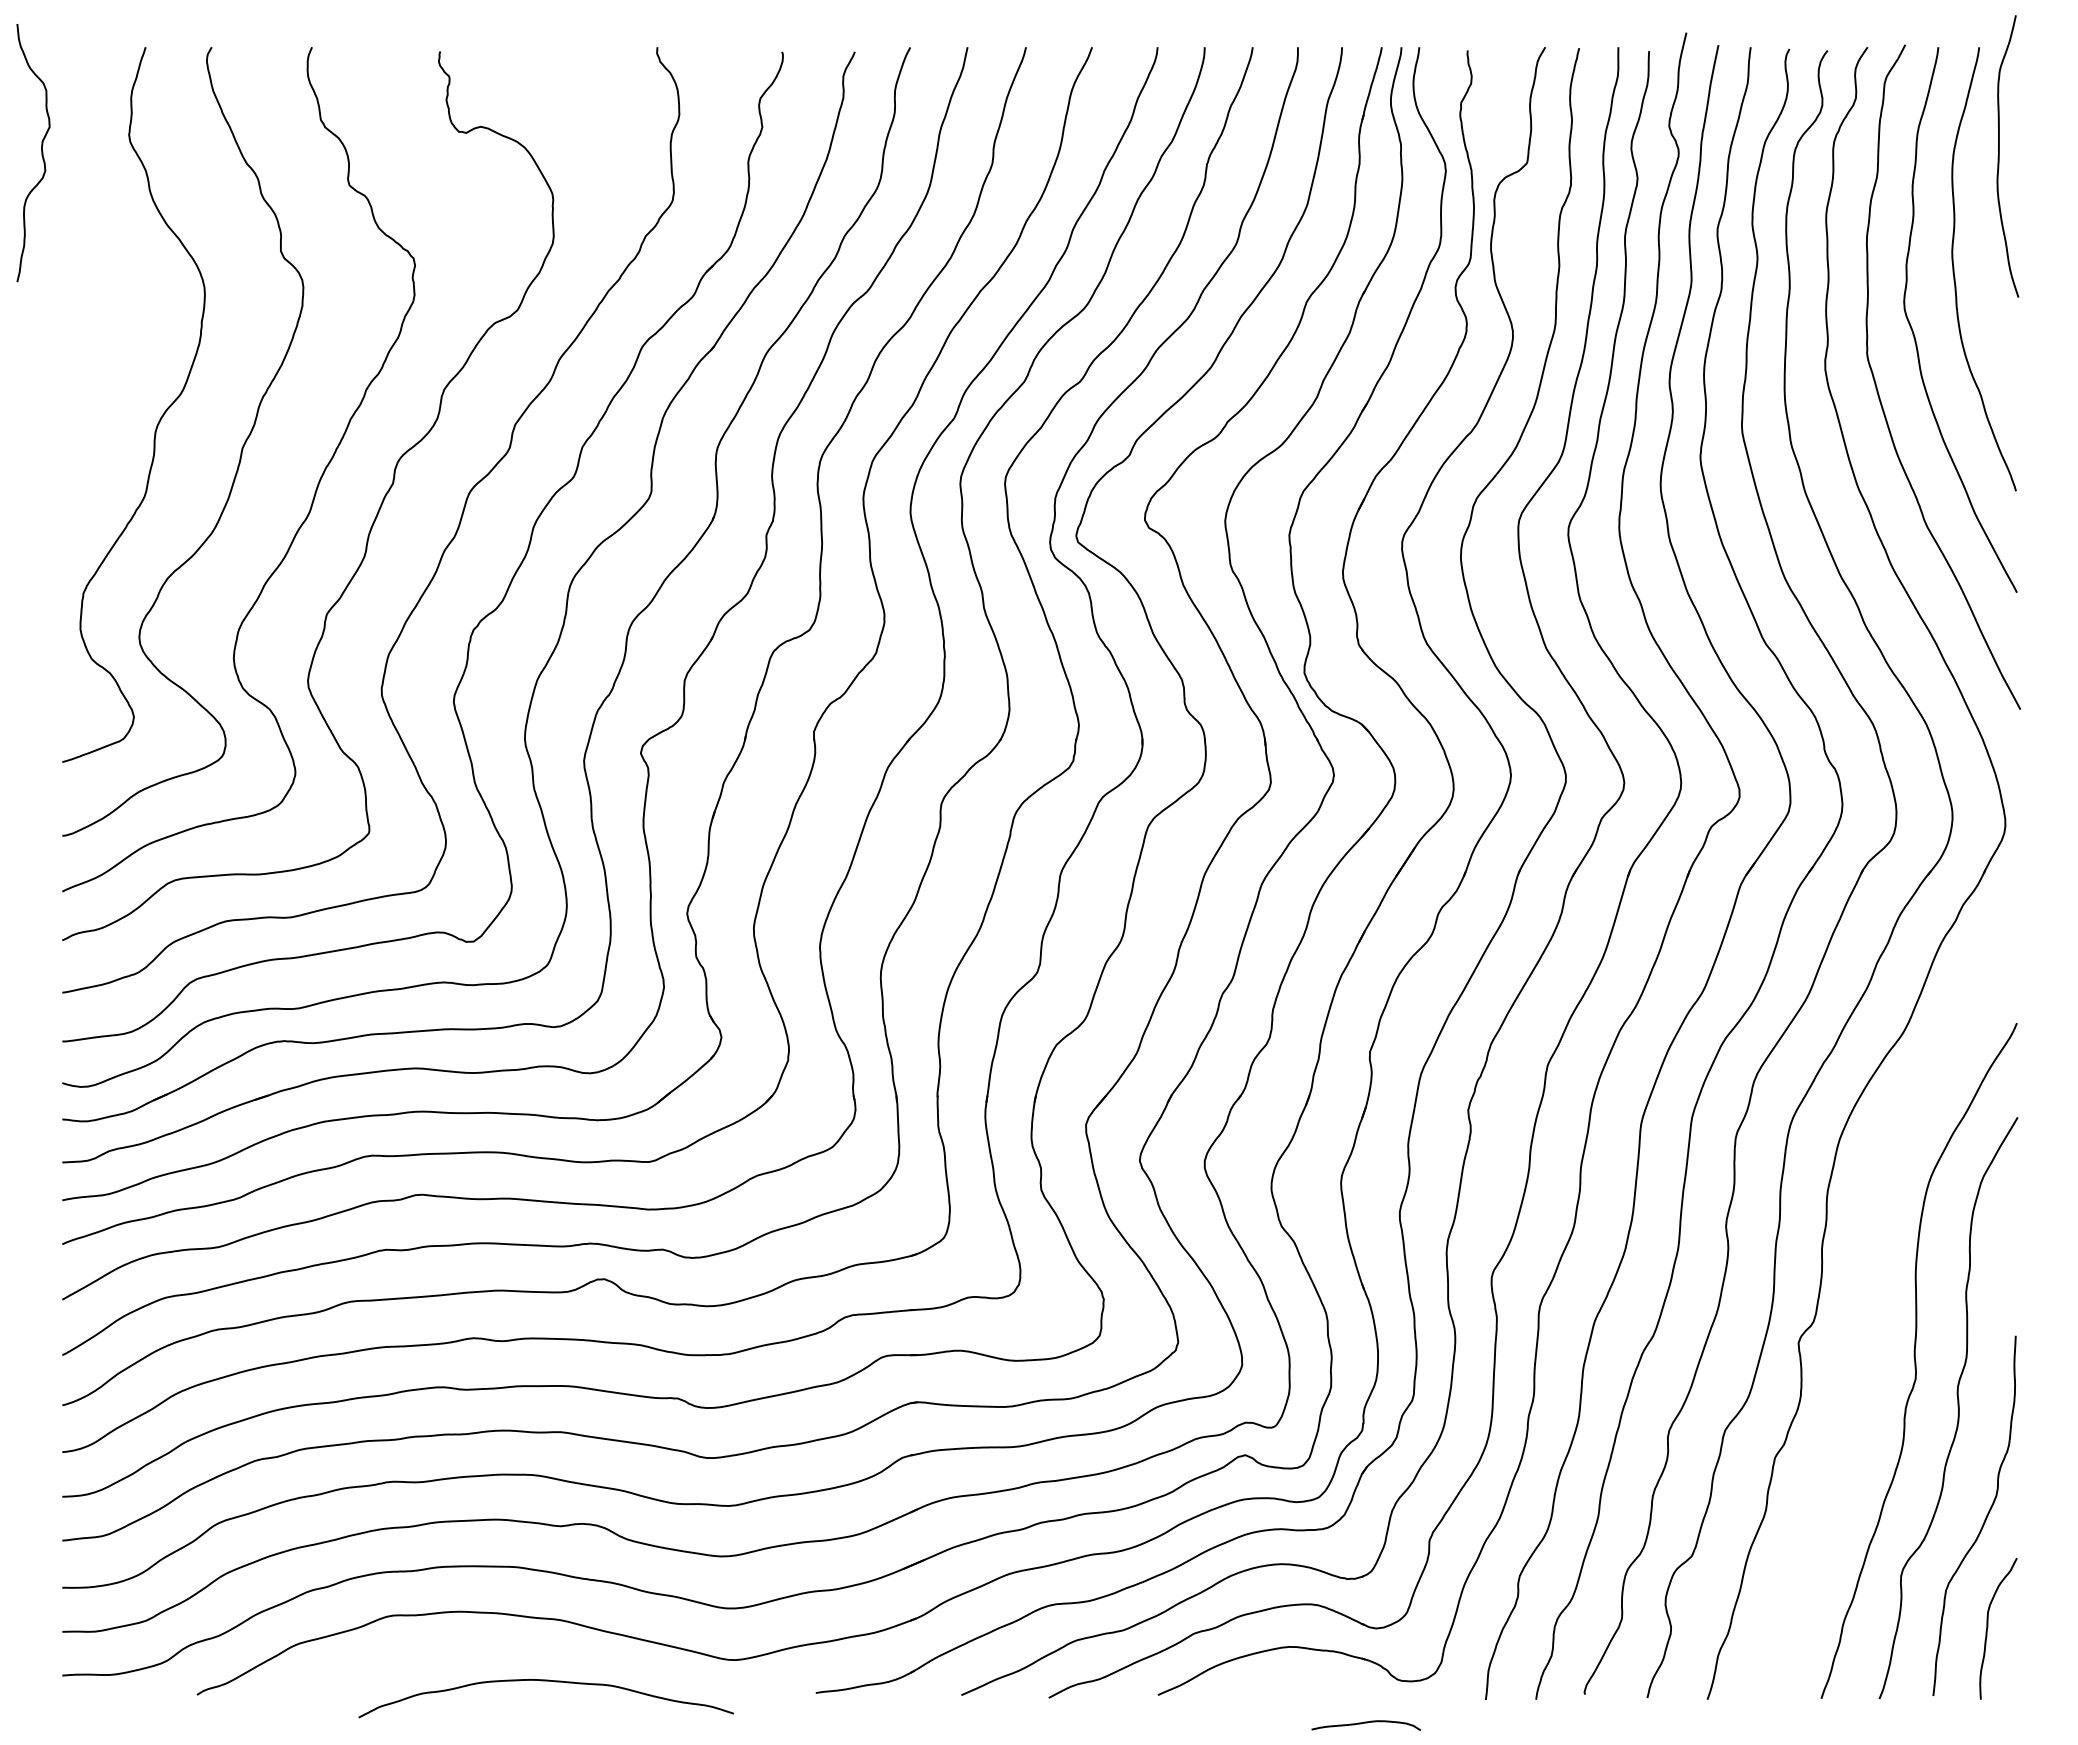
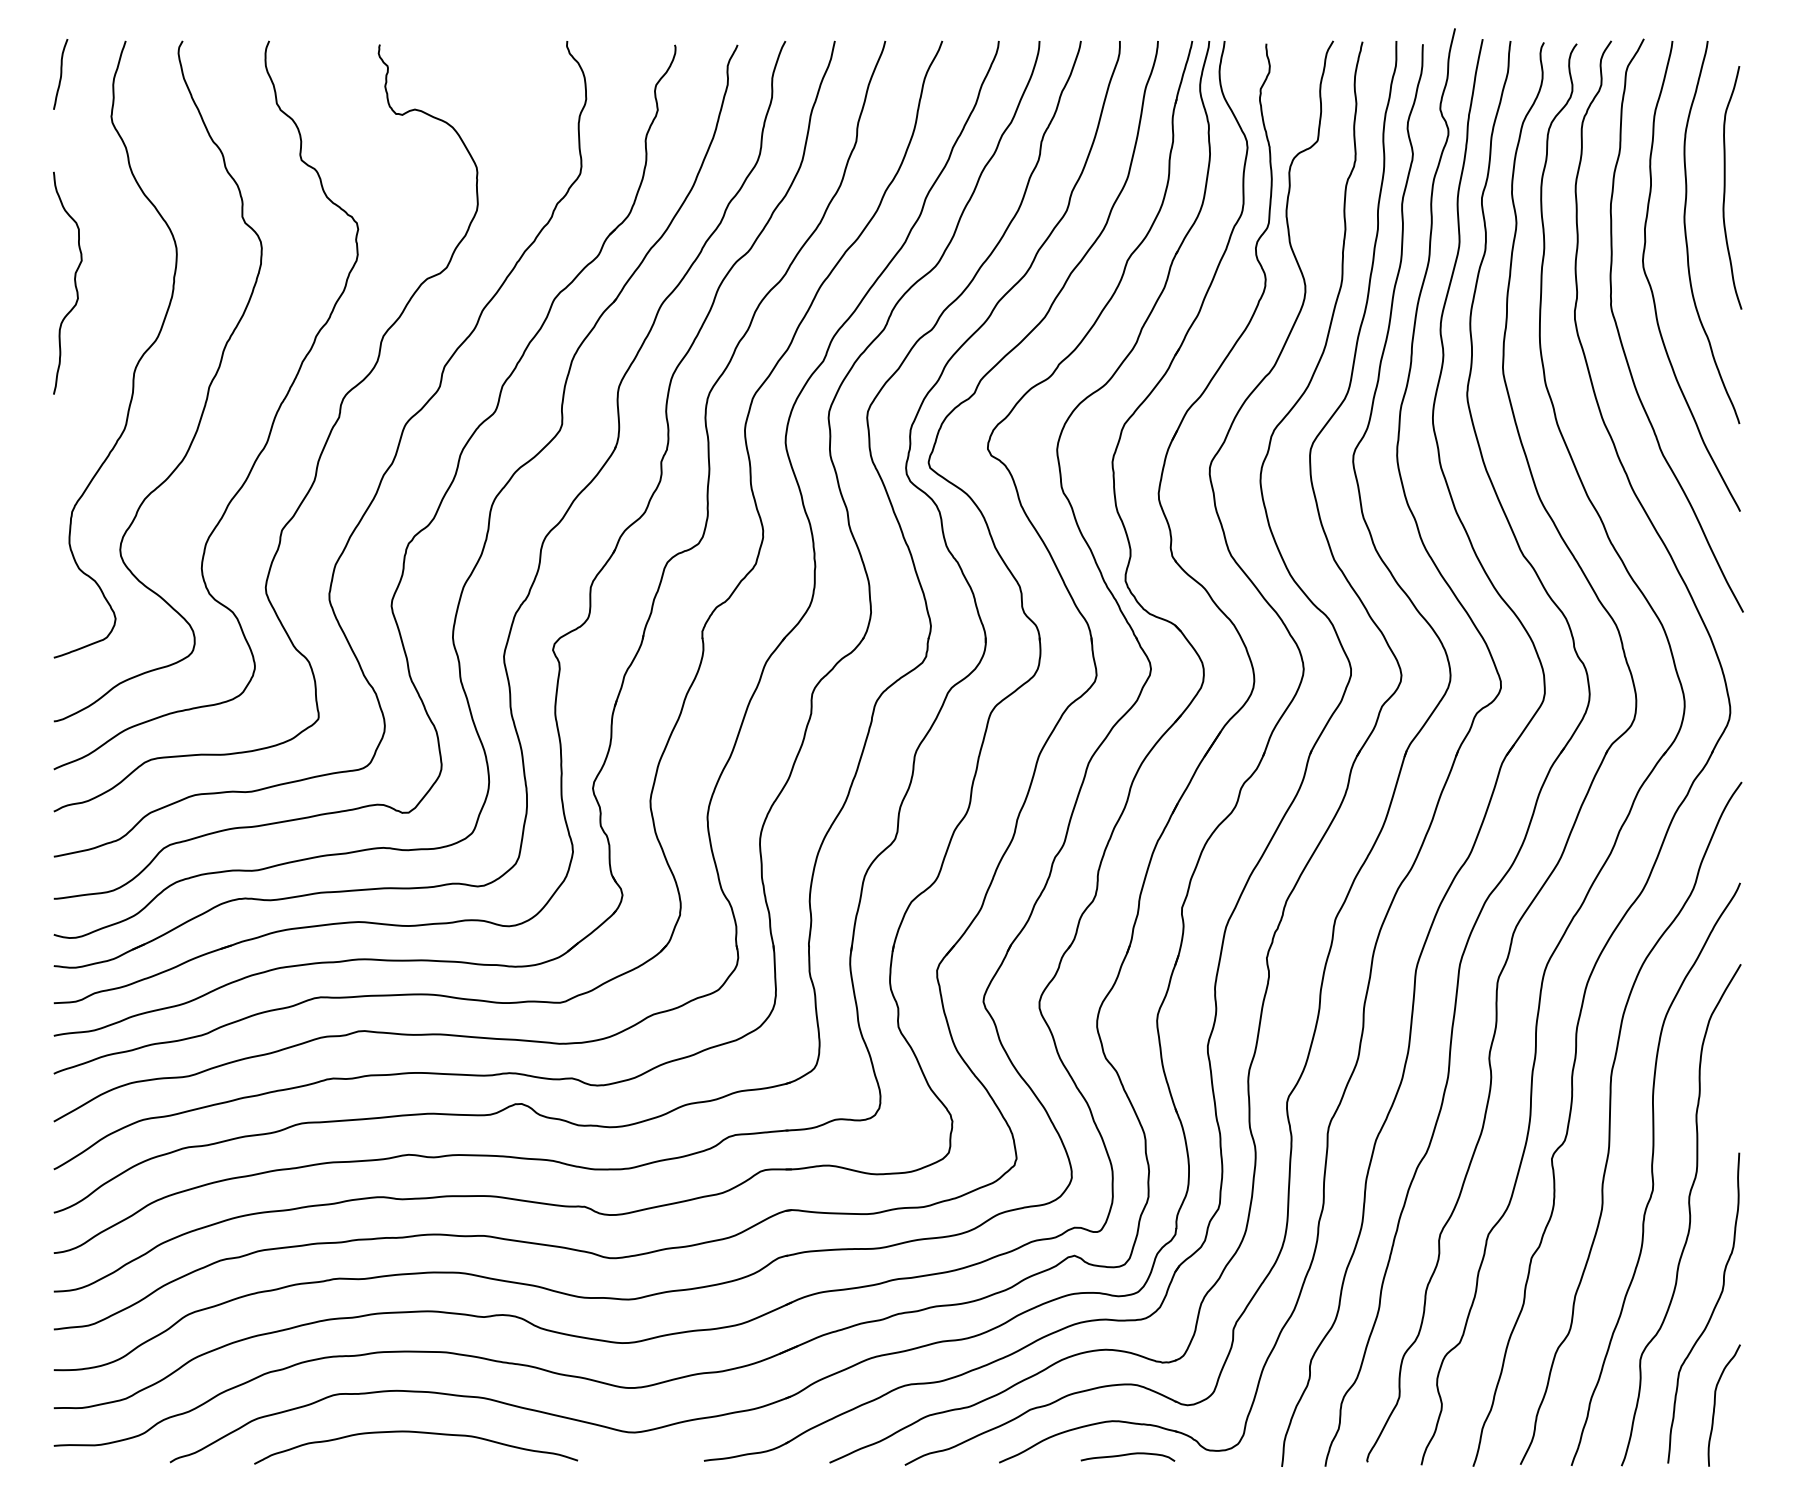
curve: (70, 85) -> (60, 73), added
curve: (41, 153) -> (74, 283), moved
curve: (1999, 156) -> (1725, 187), moved
curve: (1866, 1301) -> (1610, 1123), added
curve: (545, 1681) -> (415, 1432), moved
curve: (1365, 1723) -> (1127, 1455), moved

